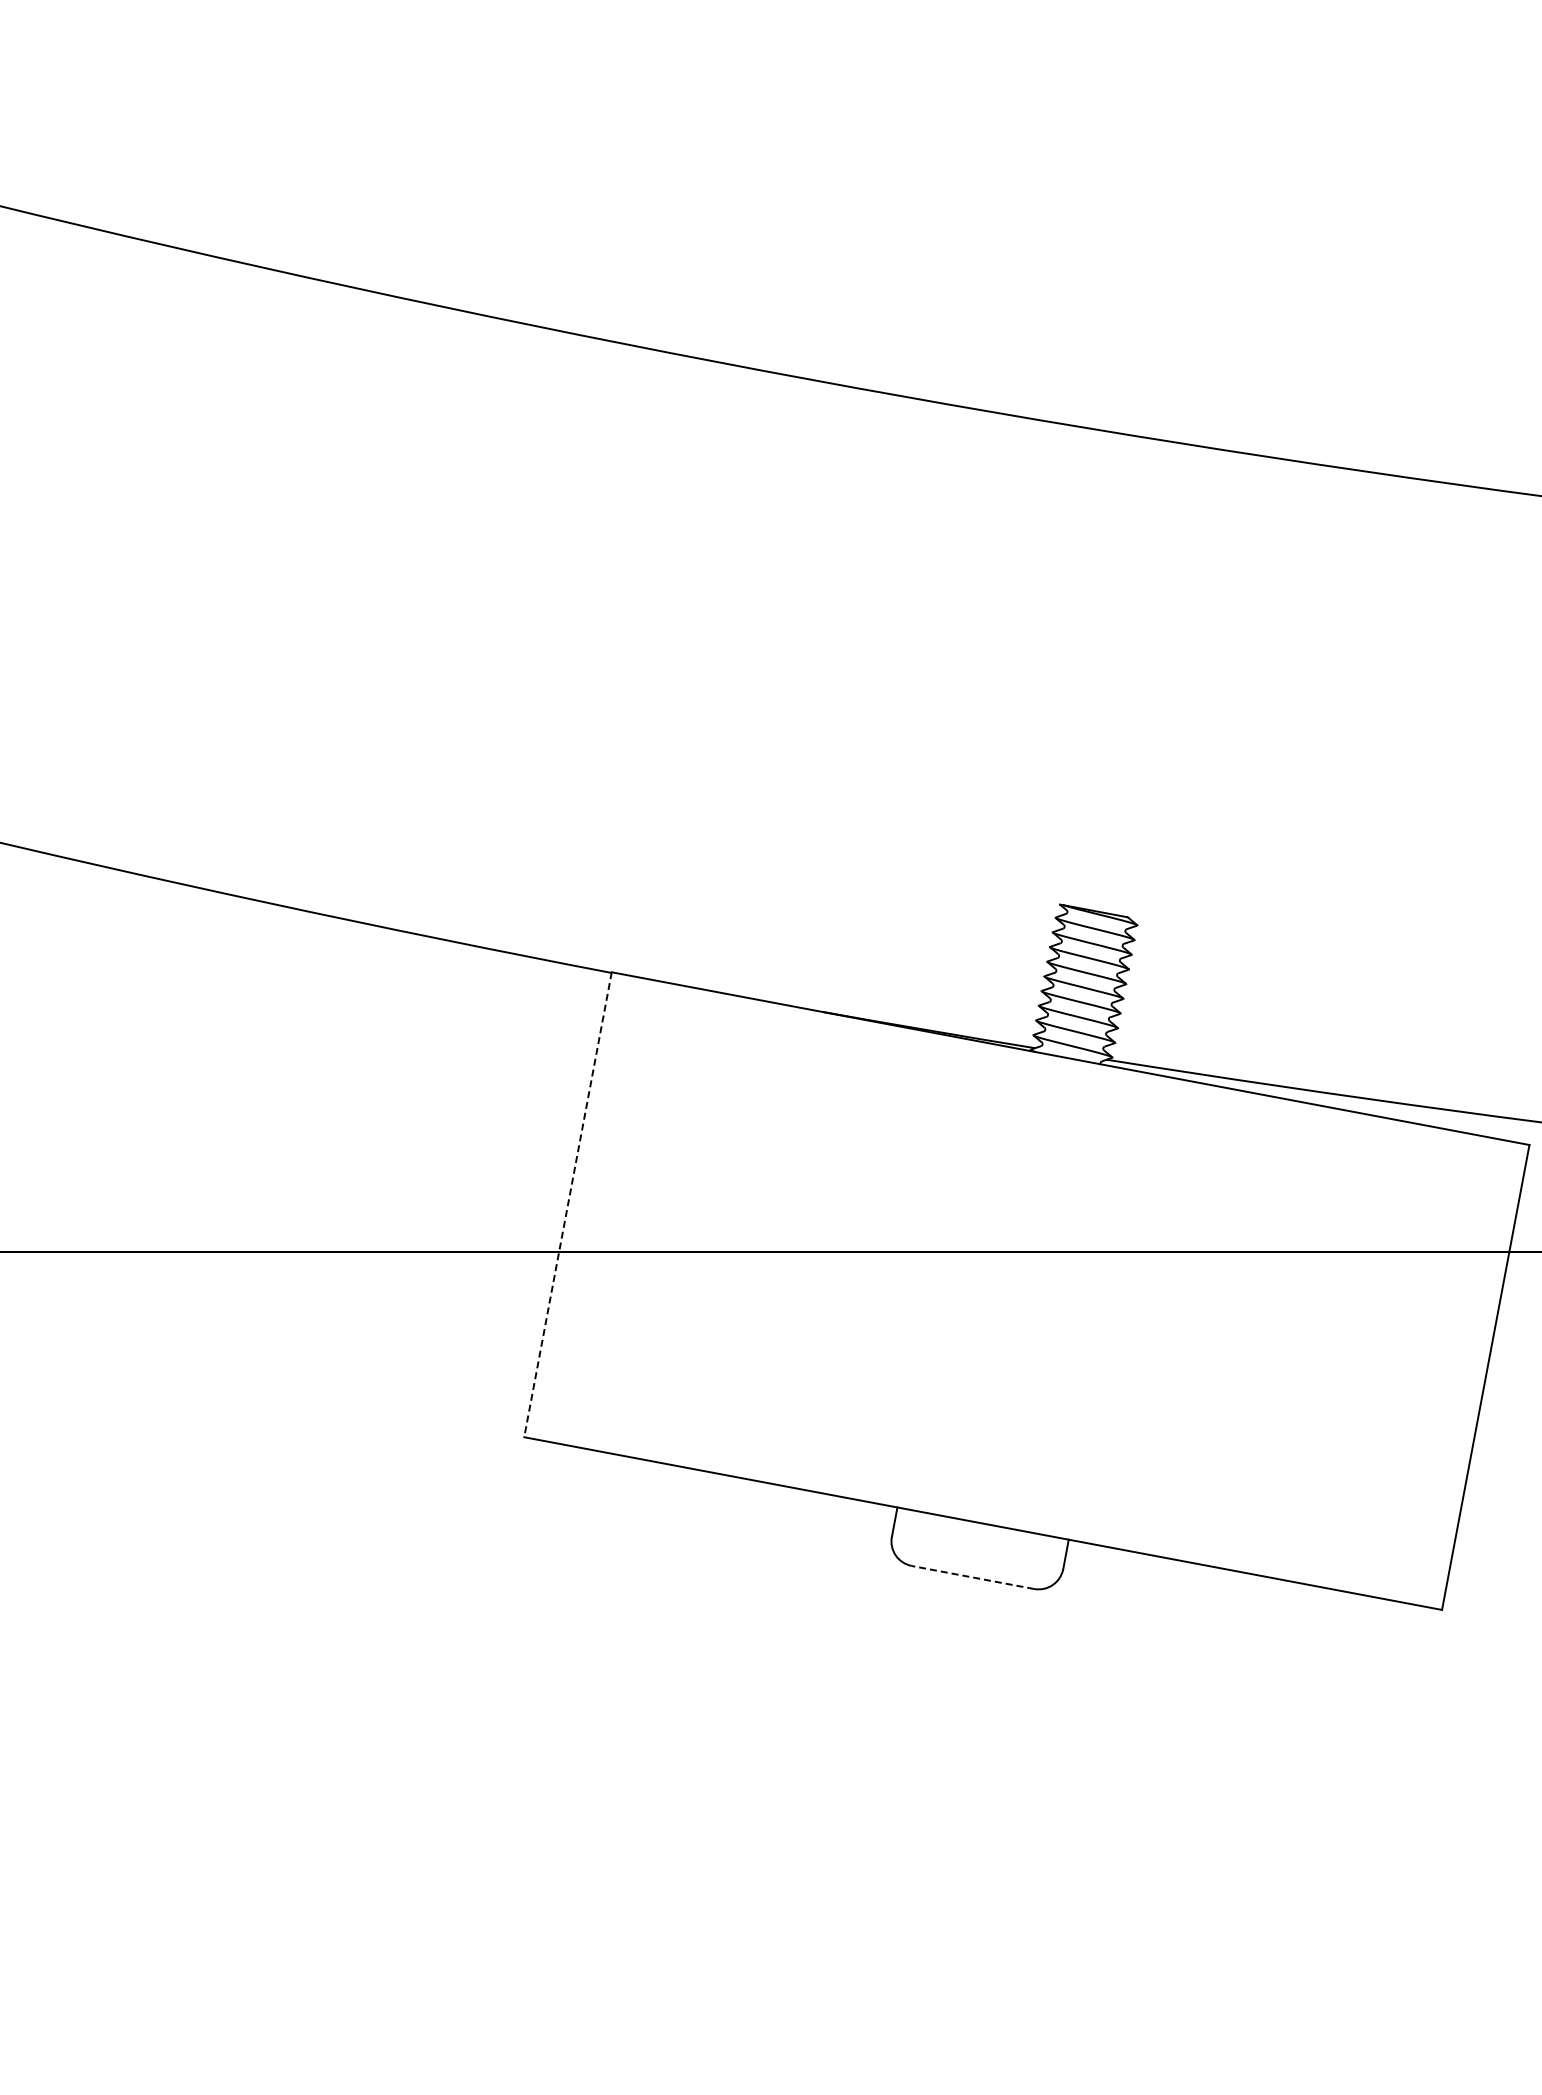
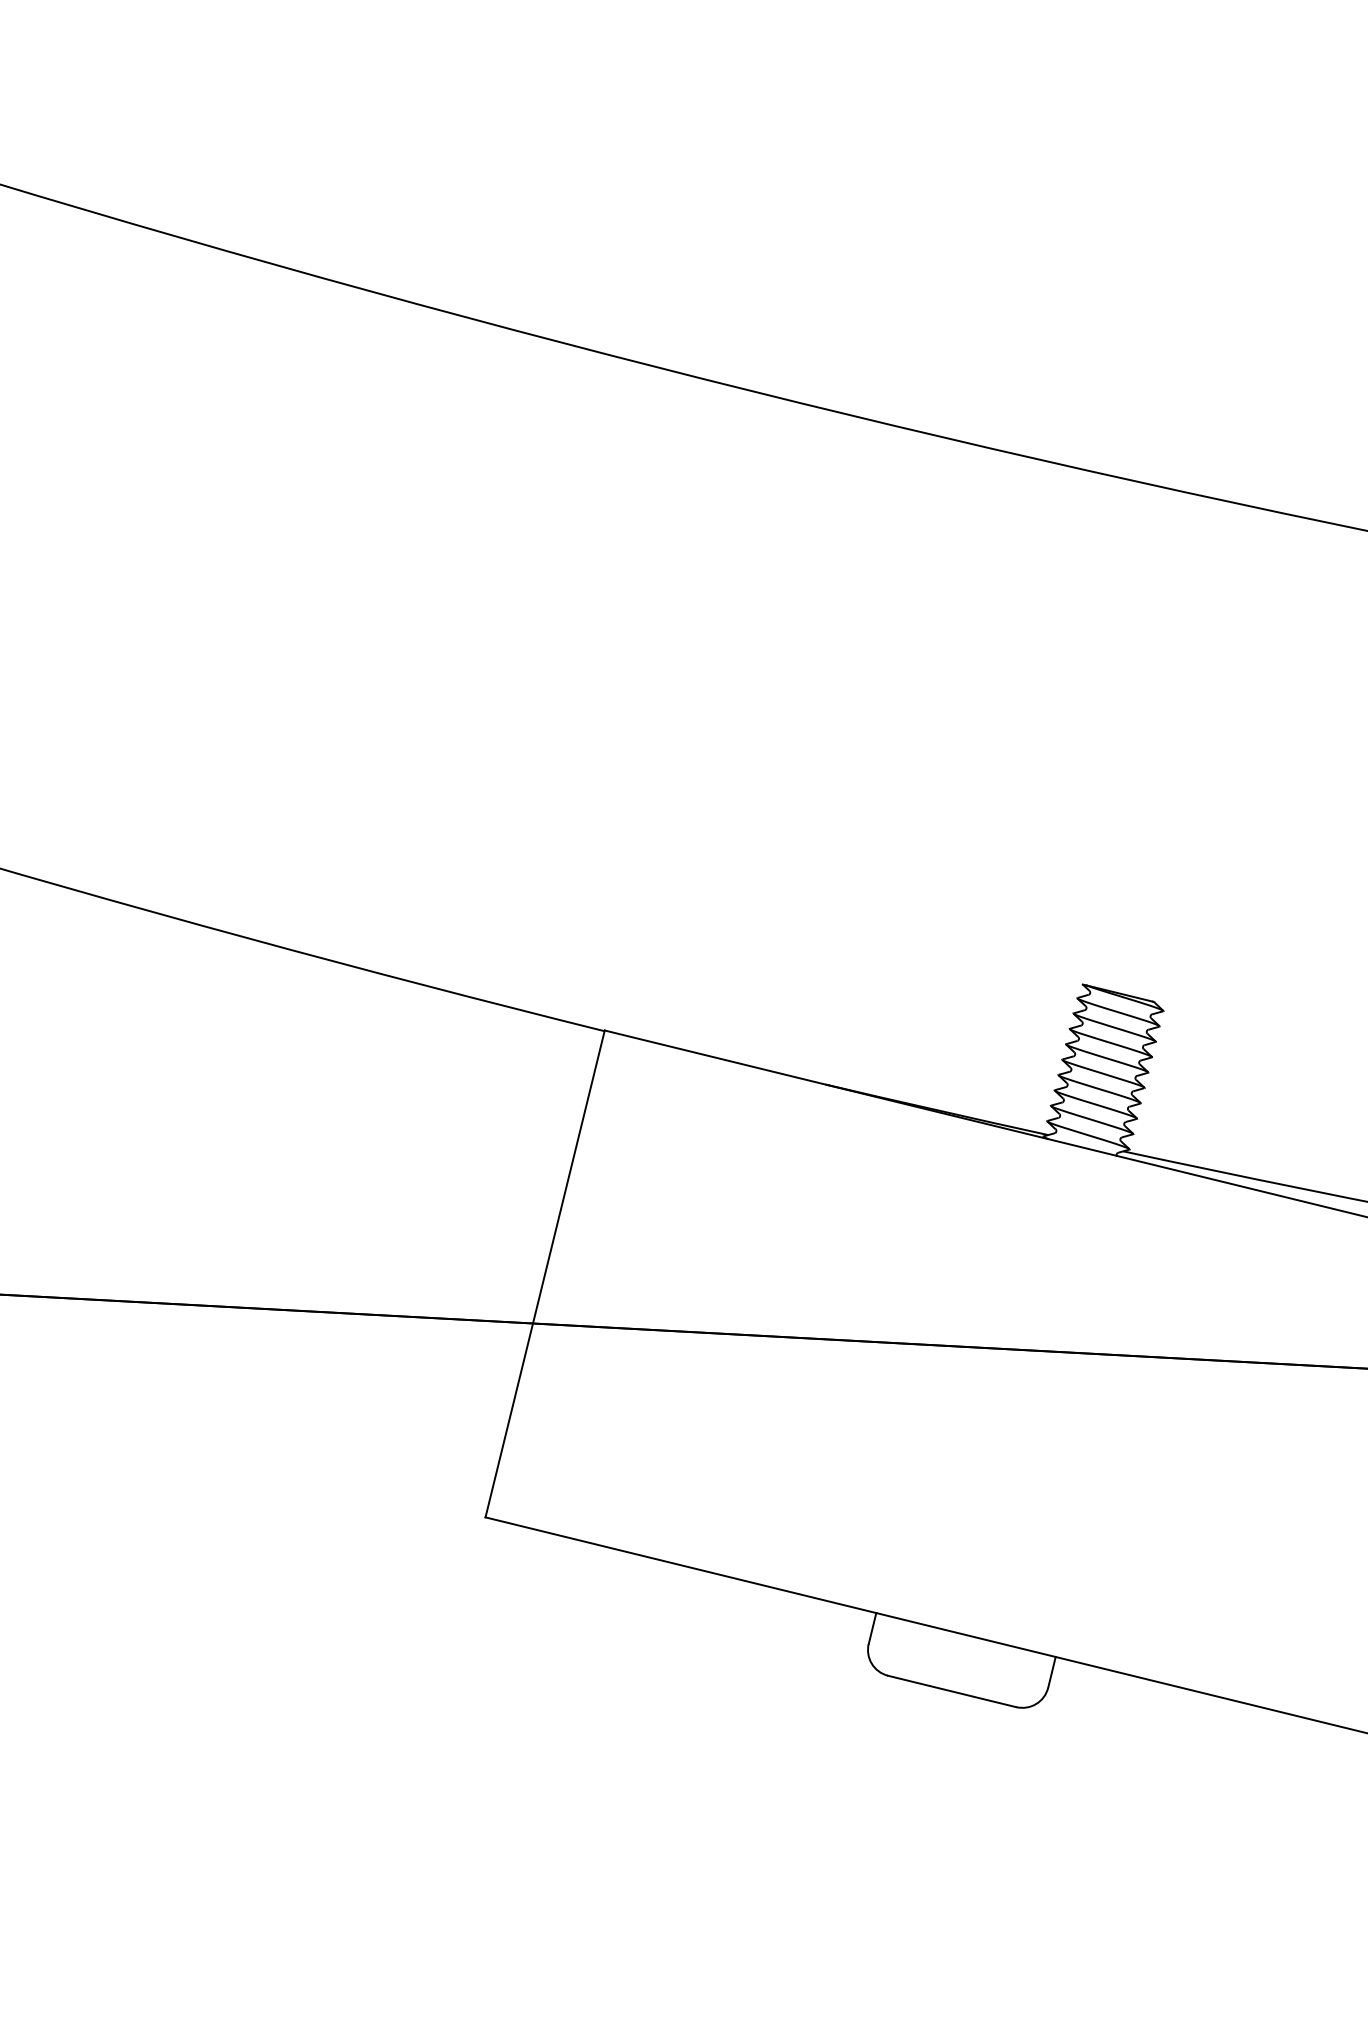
line: (568, 1204) -> (545, 1273), dashed -> solid
line: (972, 1577) -> (951, 1691), dashed -> solid

